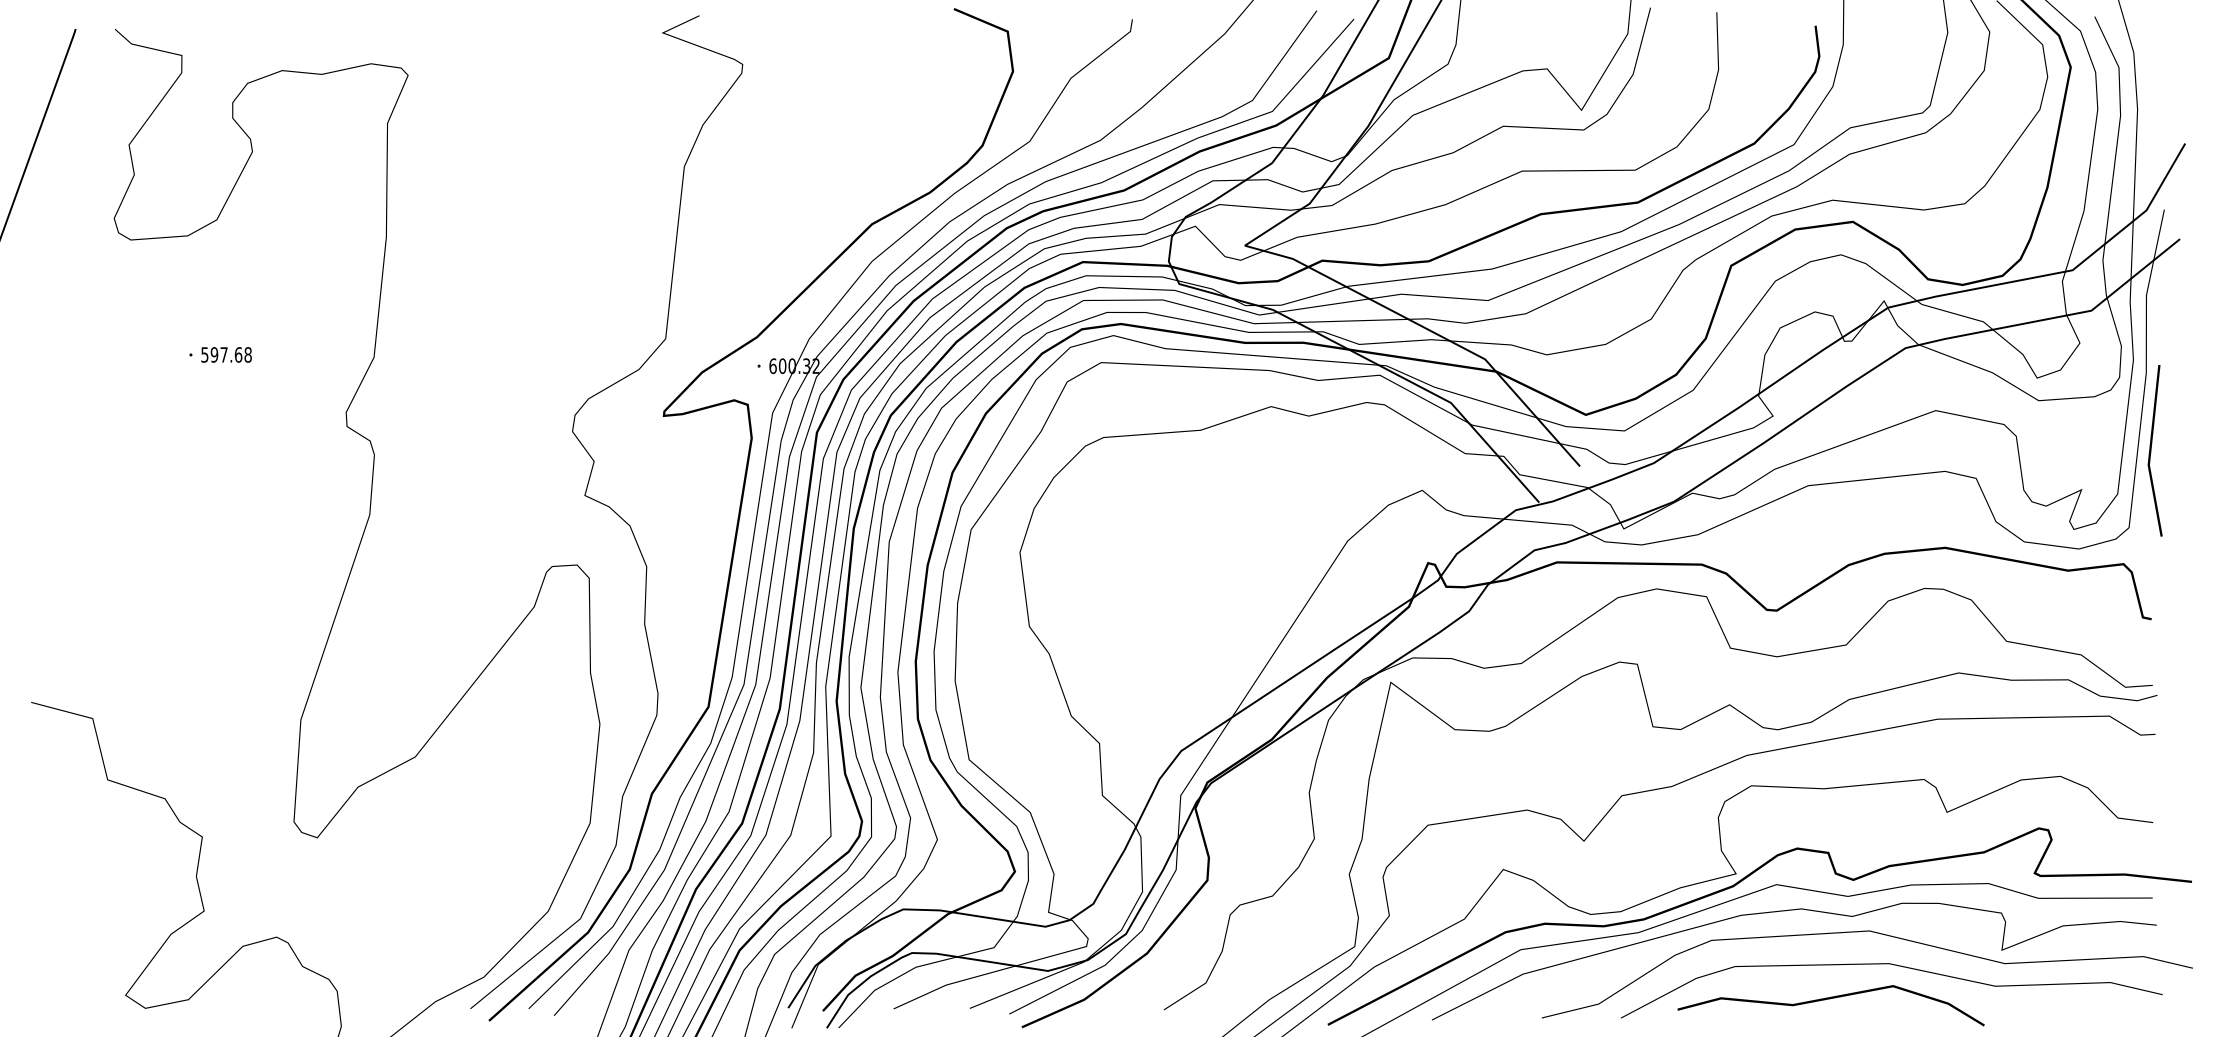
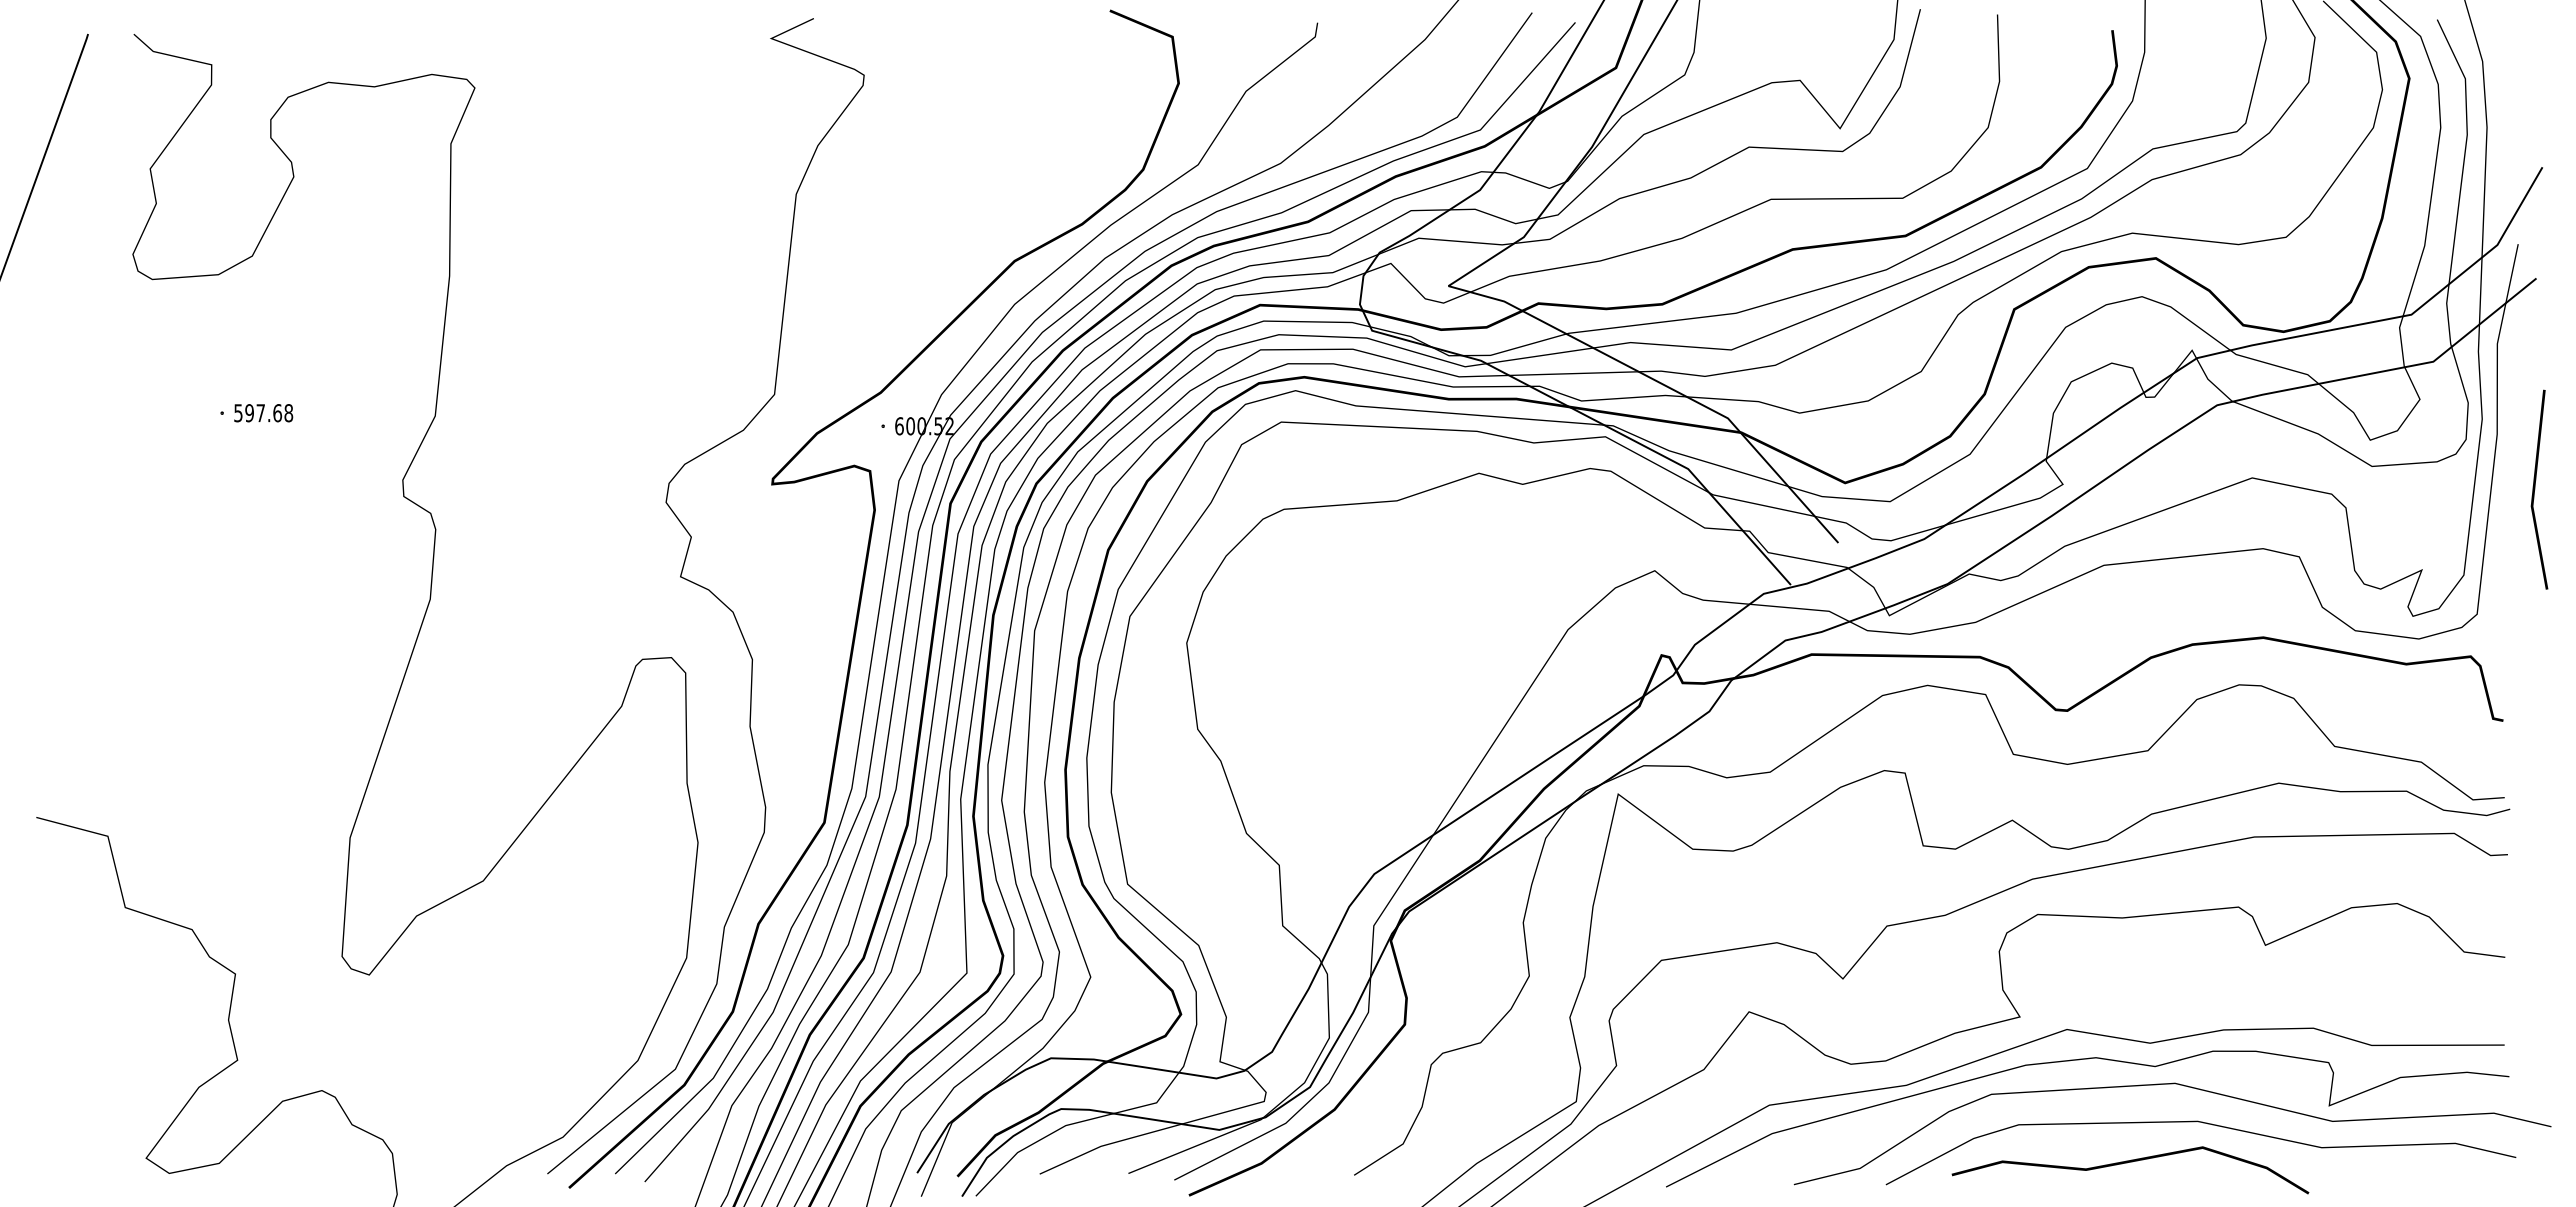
text: (806, 365) -> (938, 425), 600.32 -> 600.52
line: (2151, 450) -> (2535, 489), moved
curve: (1734, 887) -> (2017, 1032), removed

